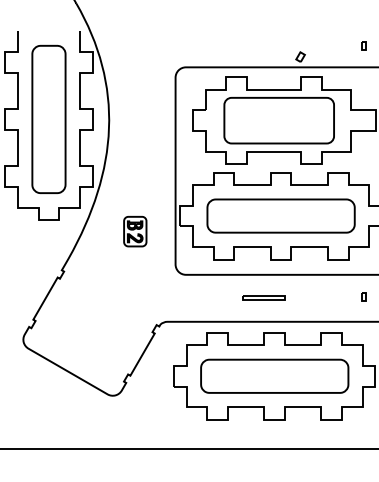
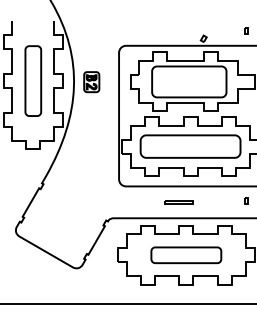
part: (49, 118) -> (33, 80), size x0.7
part: (134, 232) -> (91, 82), moved
part: (275, 376) -> (186, 255), size x0.7

